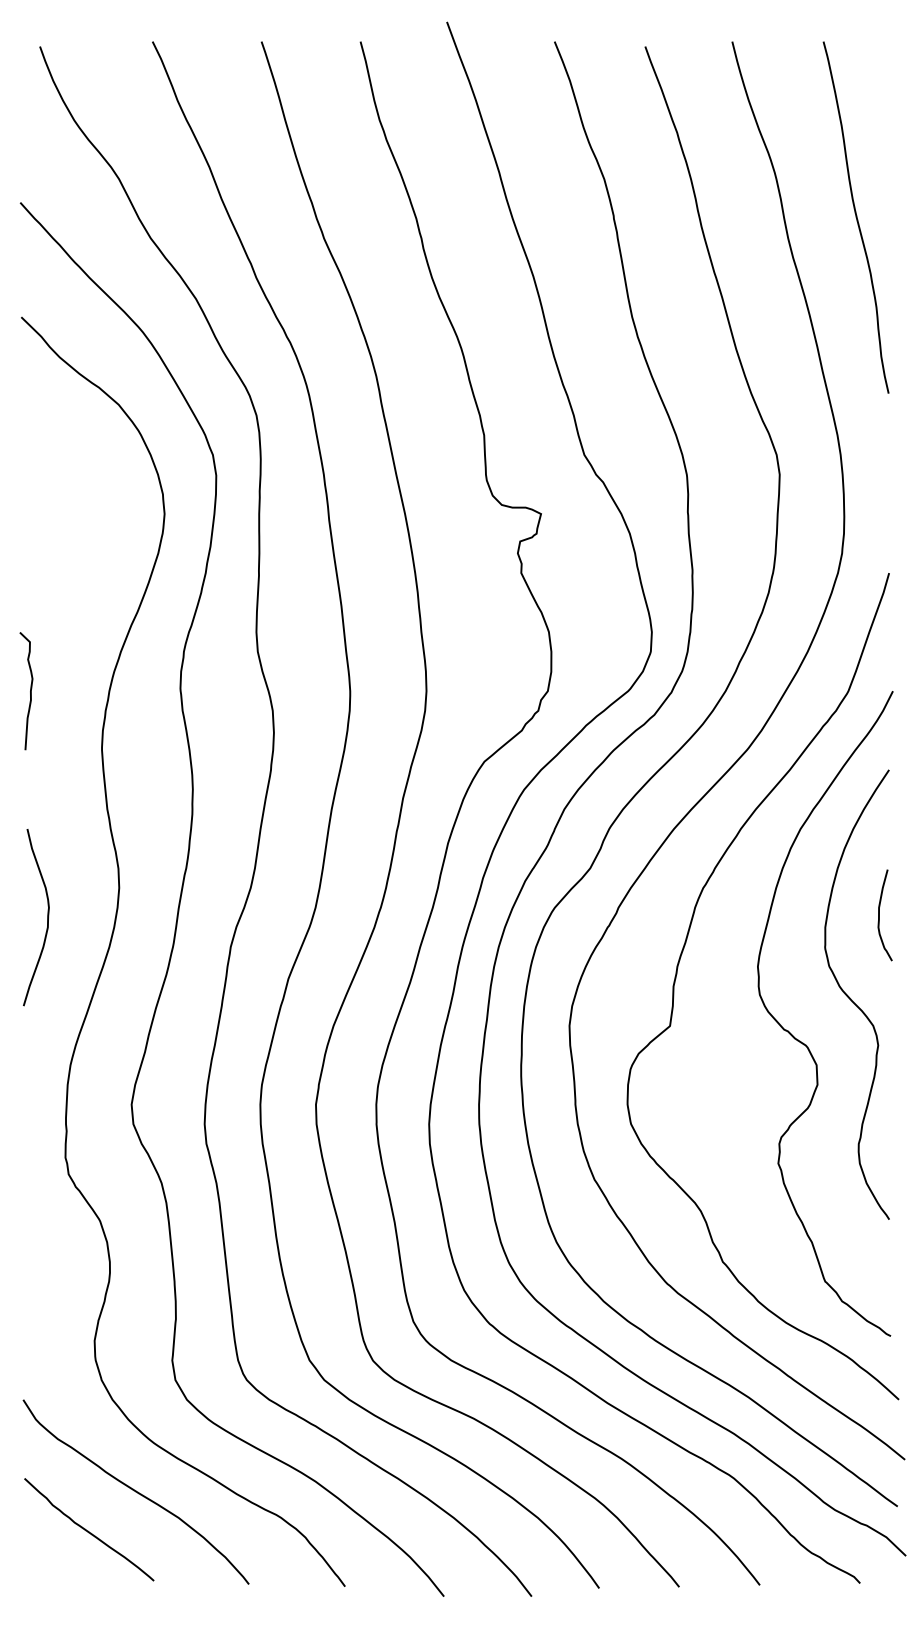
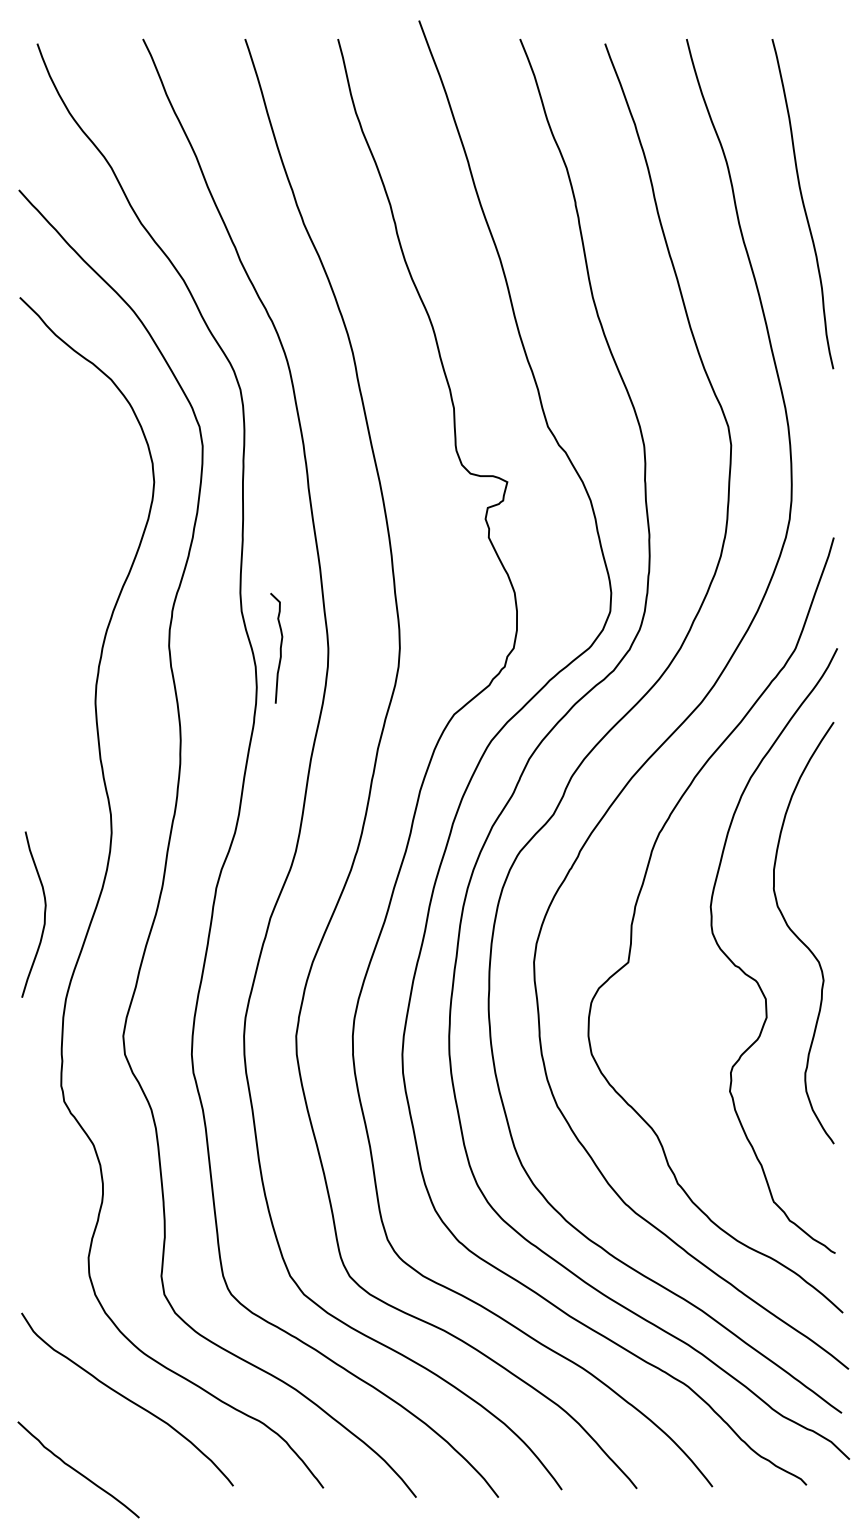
curve: (29, 691) -> (279, 648), moved
curve: (880, 915) -> (825, 858), removed
curve: (47, 917) -> (44, 914), moved
curve: (88, 1530) -> (77, 1470), moved

